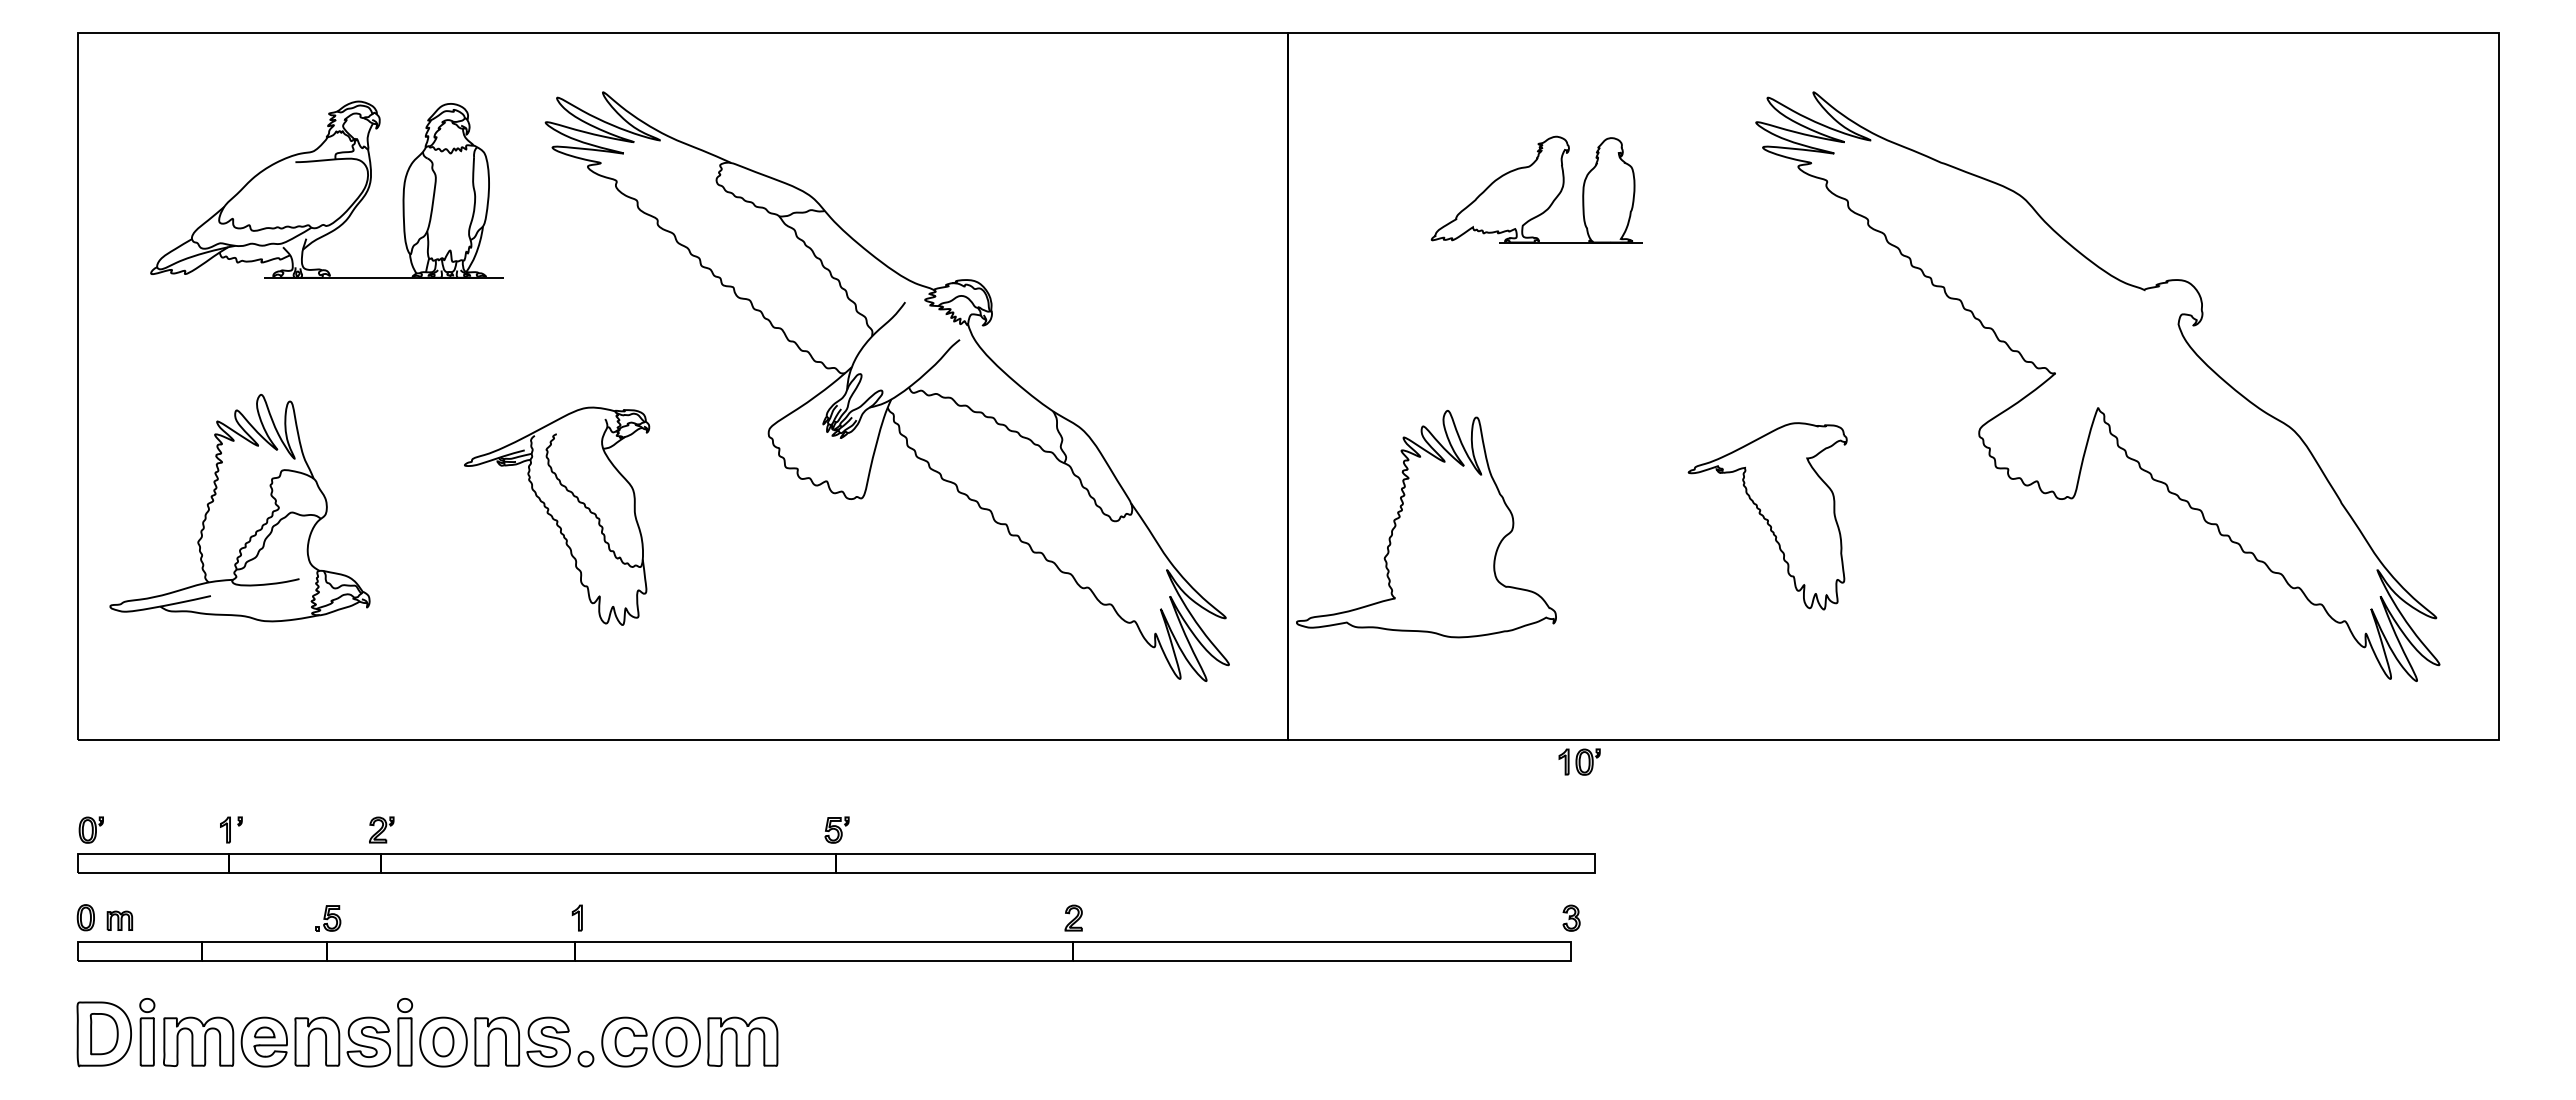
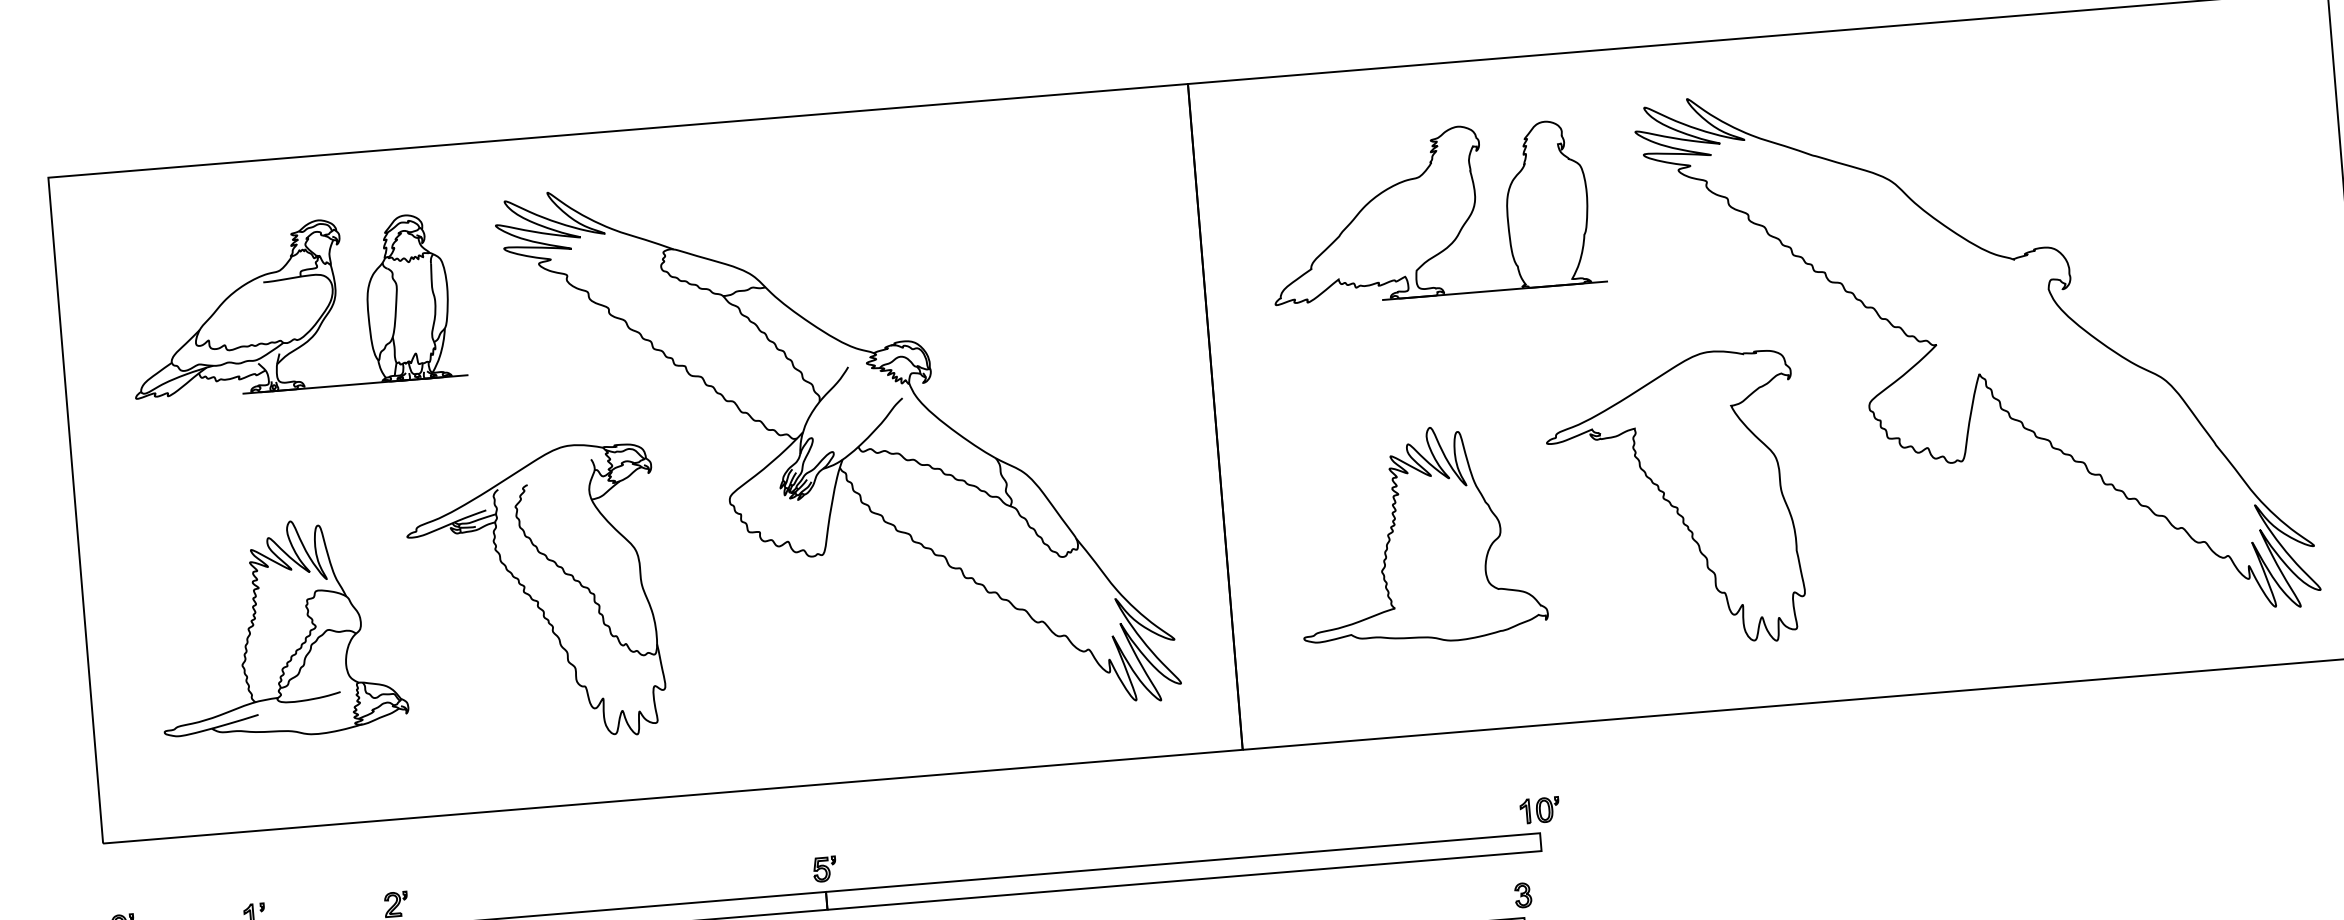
part: (1536, 189) -> (1433, 212), size x1.67
part: (239, 508) -> (278, 630), moved
part: (556, 516) -> (536, 595), size x1.43
part: (1767, 516) -> (1676, 502), size x1.67
part: (1426, 524) -> (1418, 536), moved
part: (1579, 761) -> (1539, 809), moved

